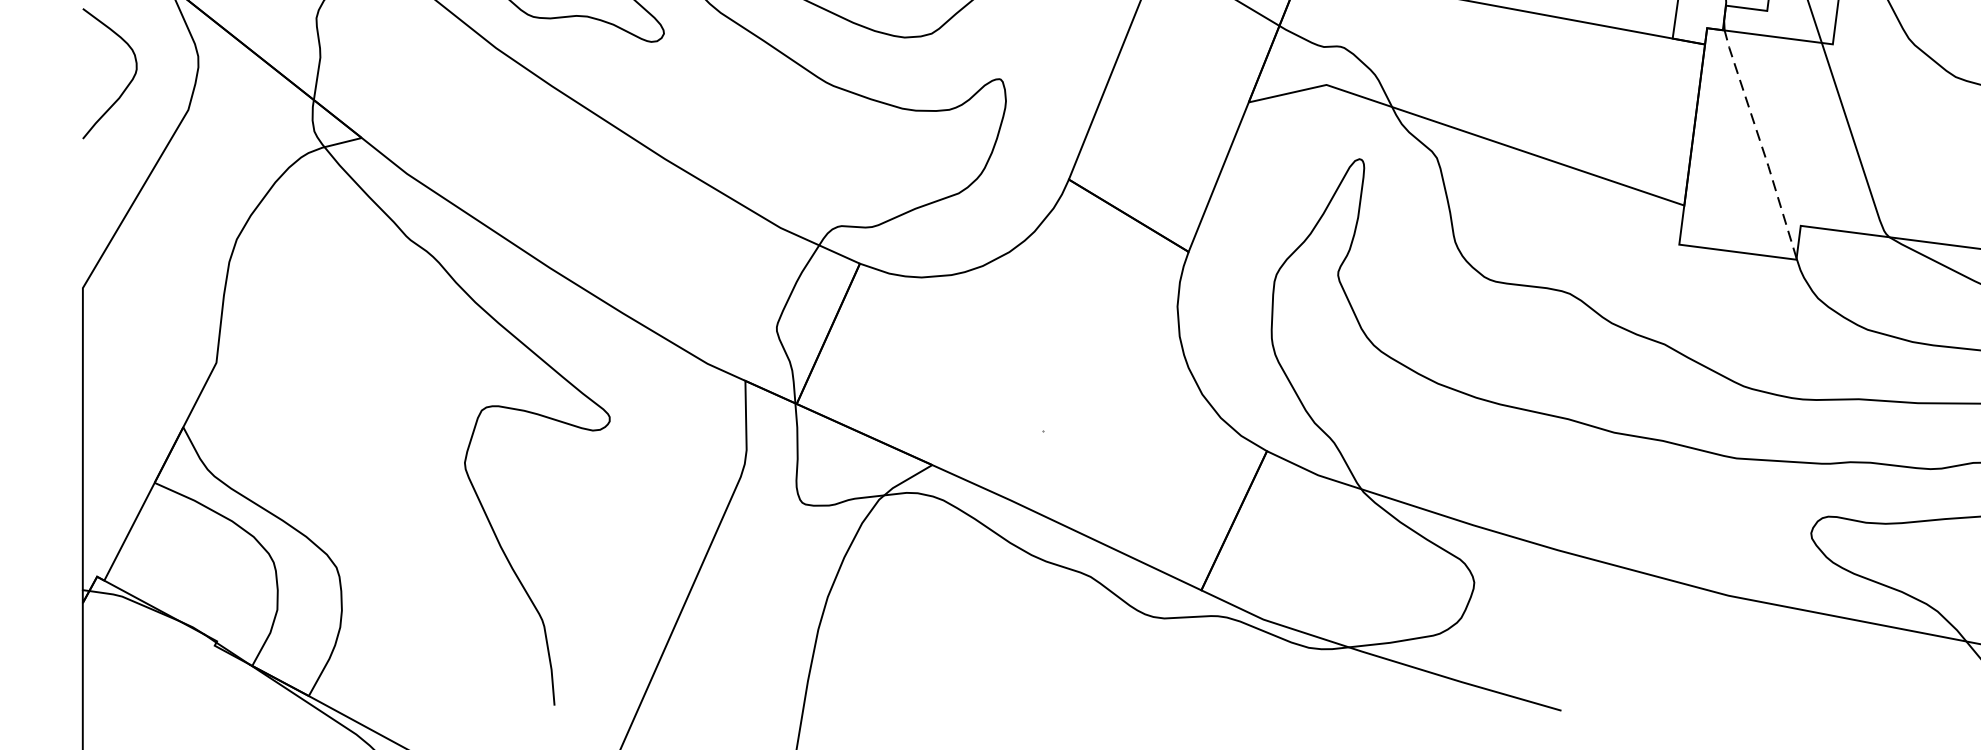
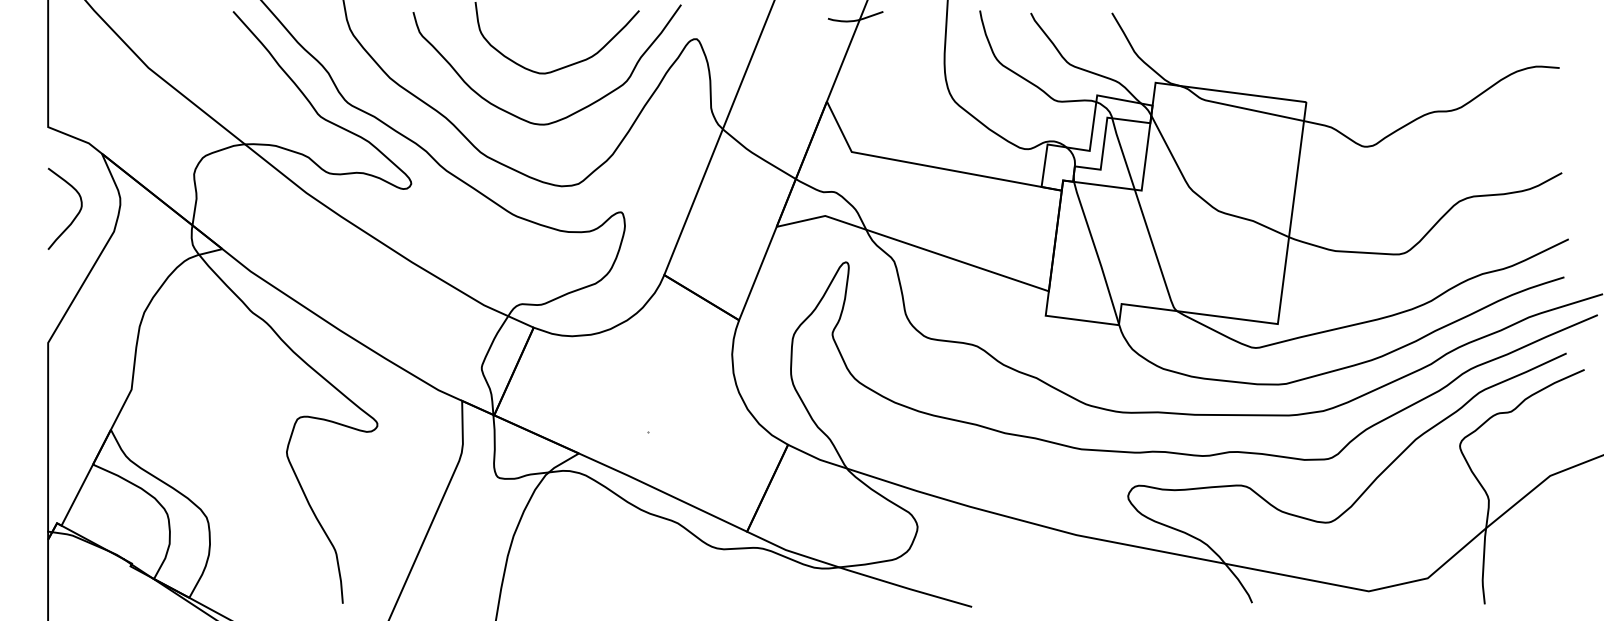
line: (1760, 143) -> (1096, 252), dashed -> solid

